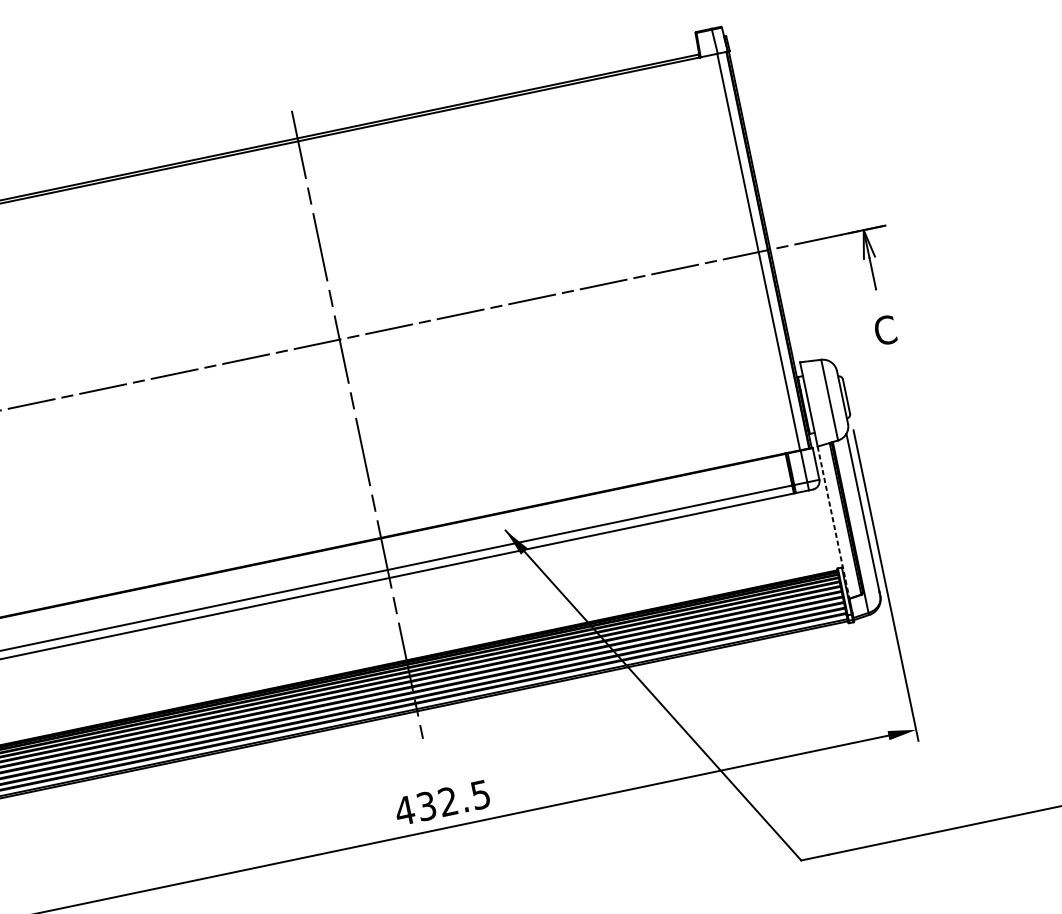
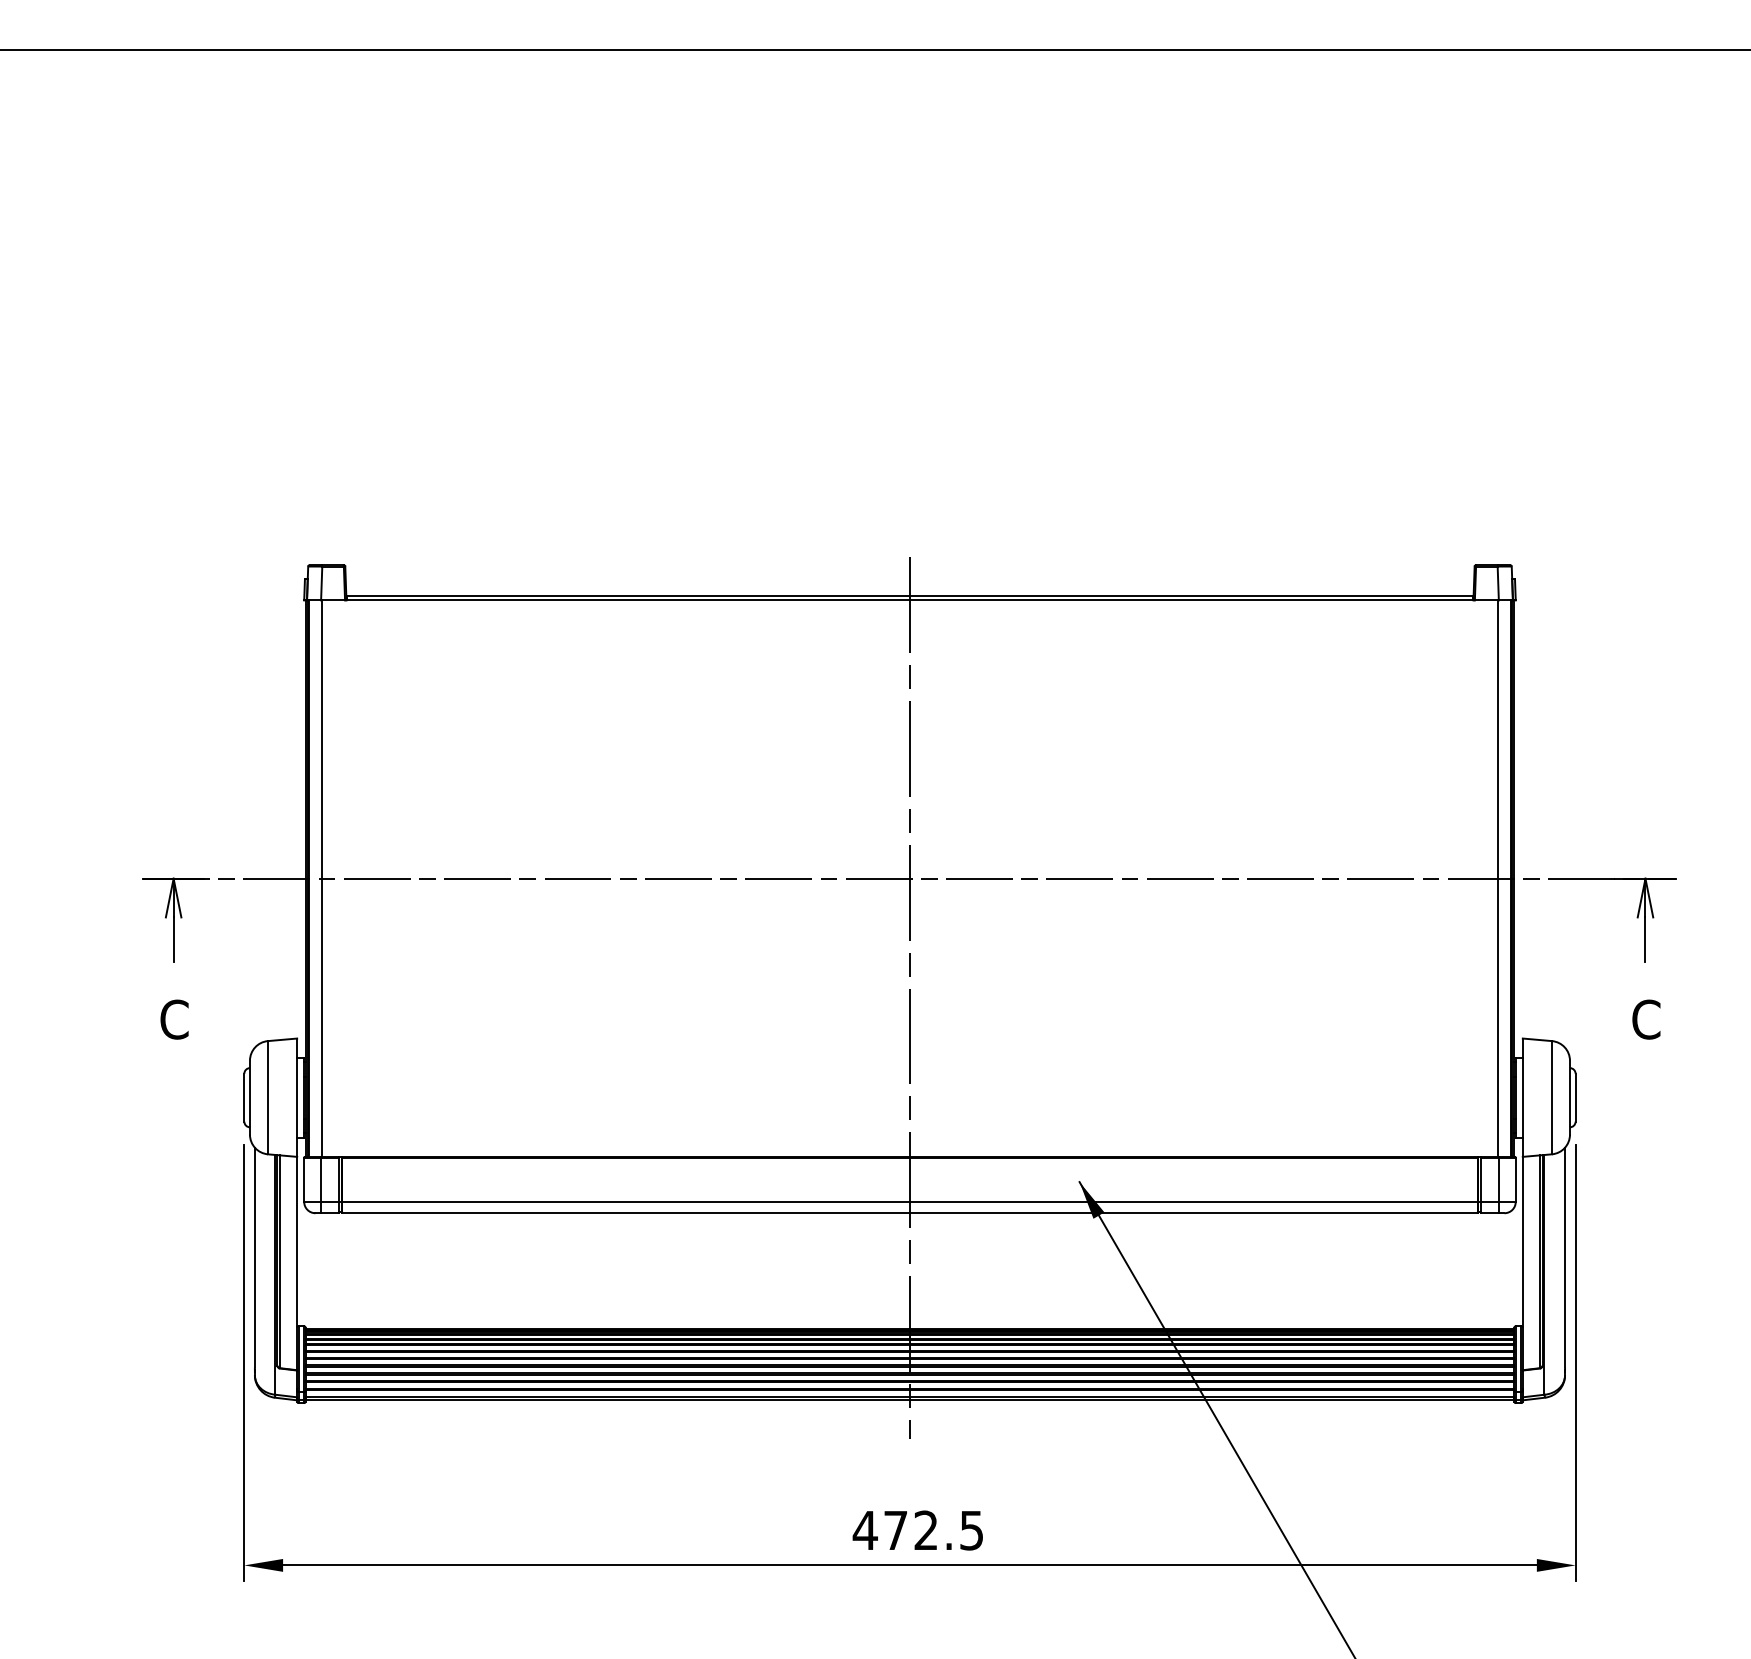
line: (833, 522) -> (1522, 1263), dashed -> solid
text: (426, 806) -> (895, 1530), 432.5 -> 472.5

